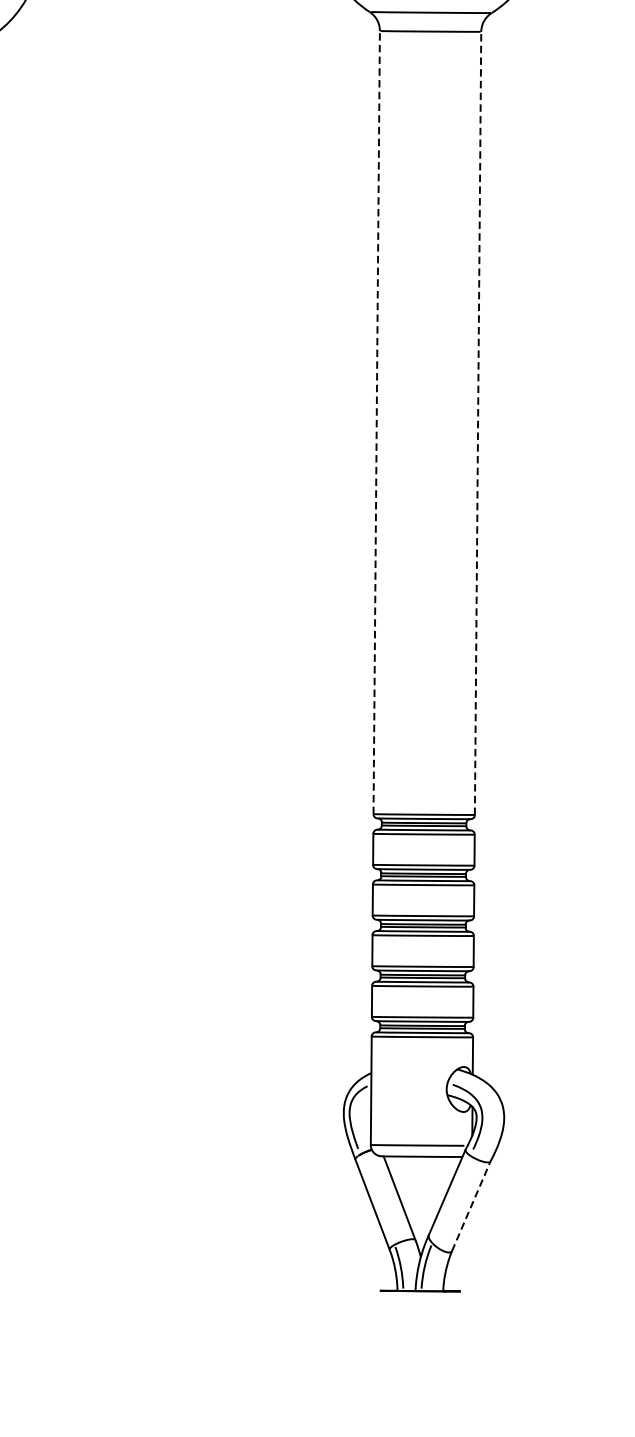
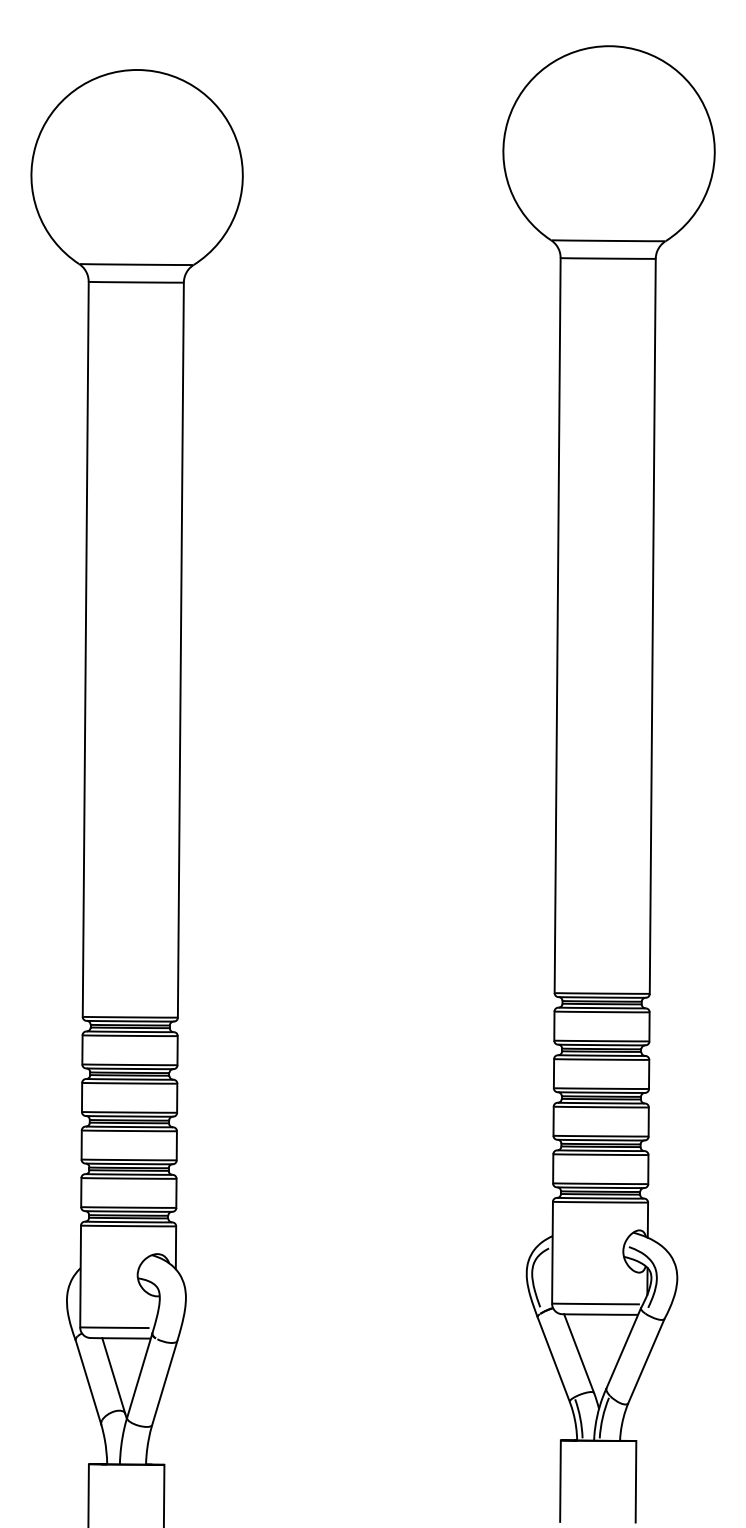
line: (376, 422) -> (557, 625), dashed -> solid
line: (477, 422) -> (652, 625), dashed -> solid
line: (471, 1206) -> (646, 1361), dashed -> solid
line: (379, 1333) -> (560, 1480), added
line: (459, 1334) -> (635, 1481), added

